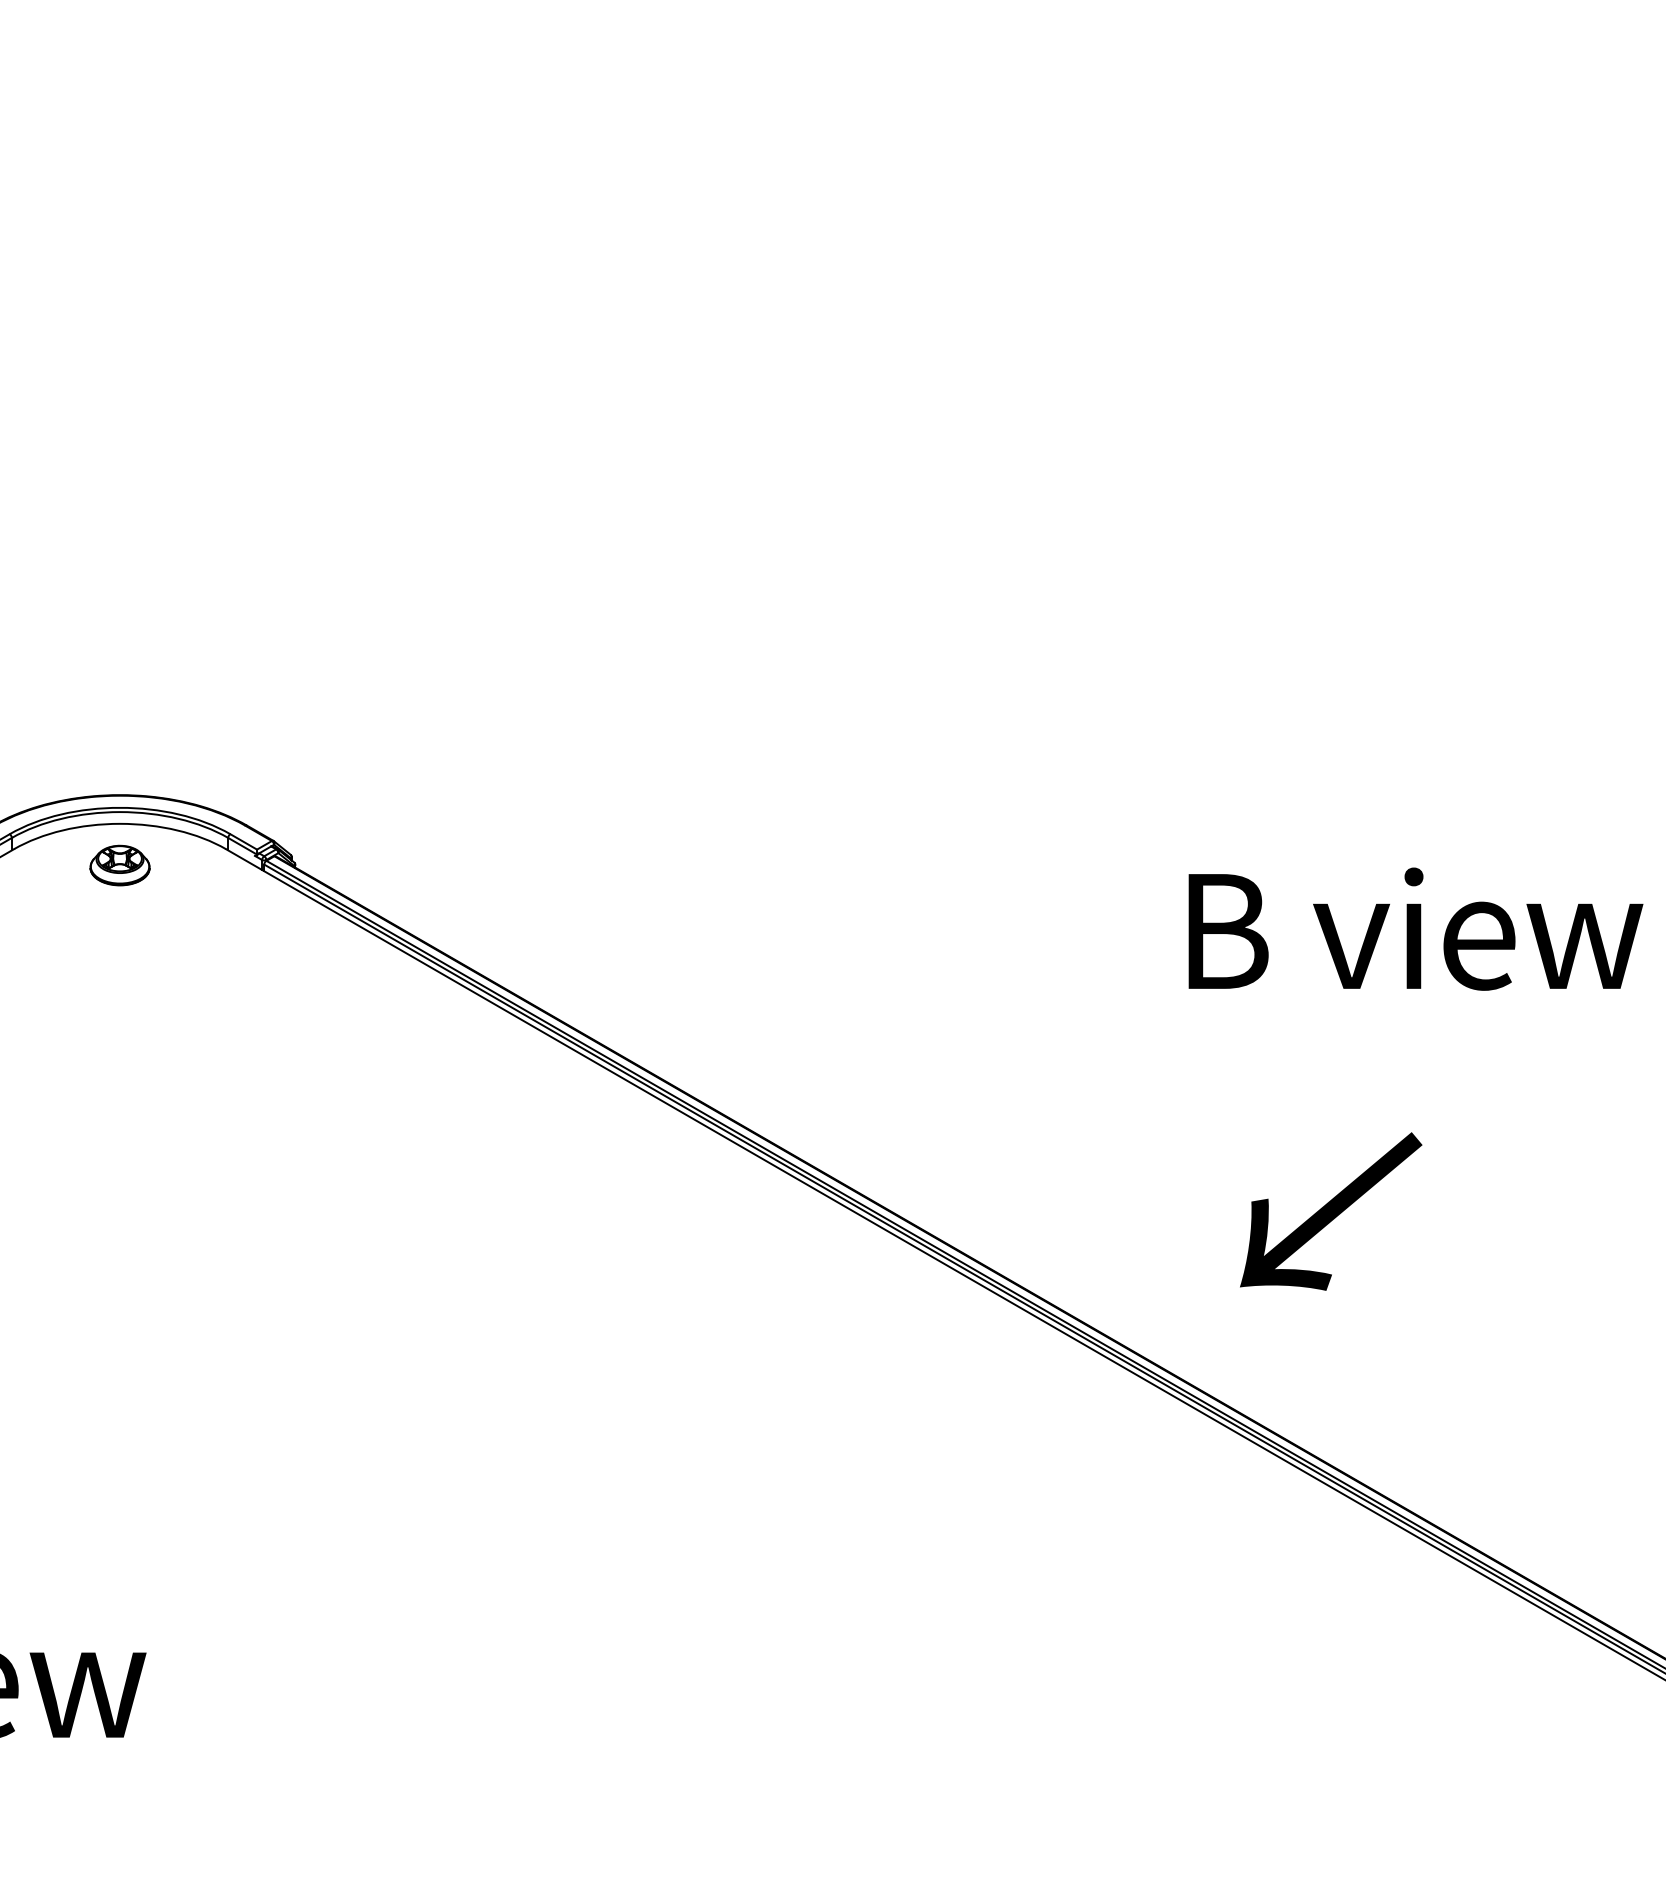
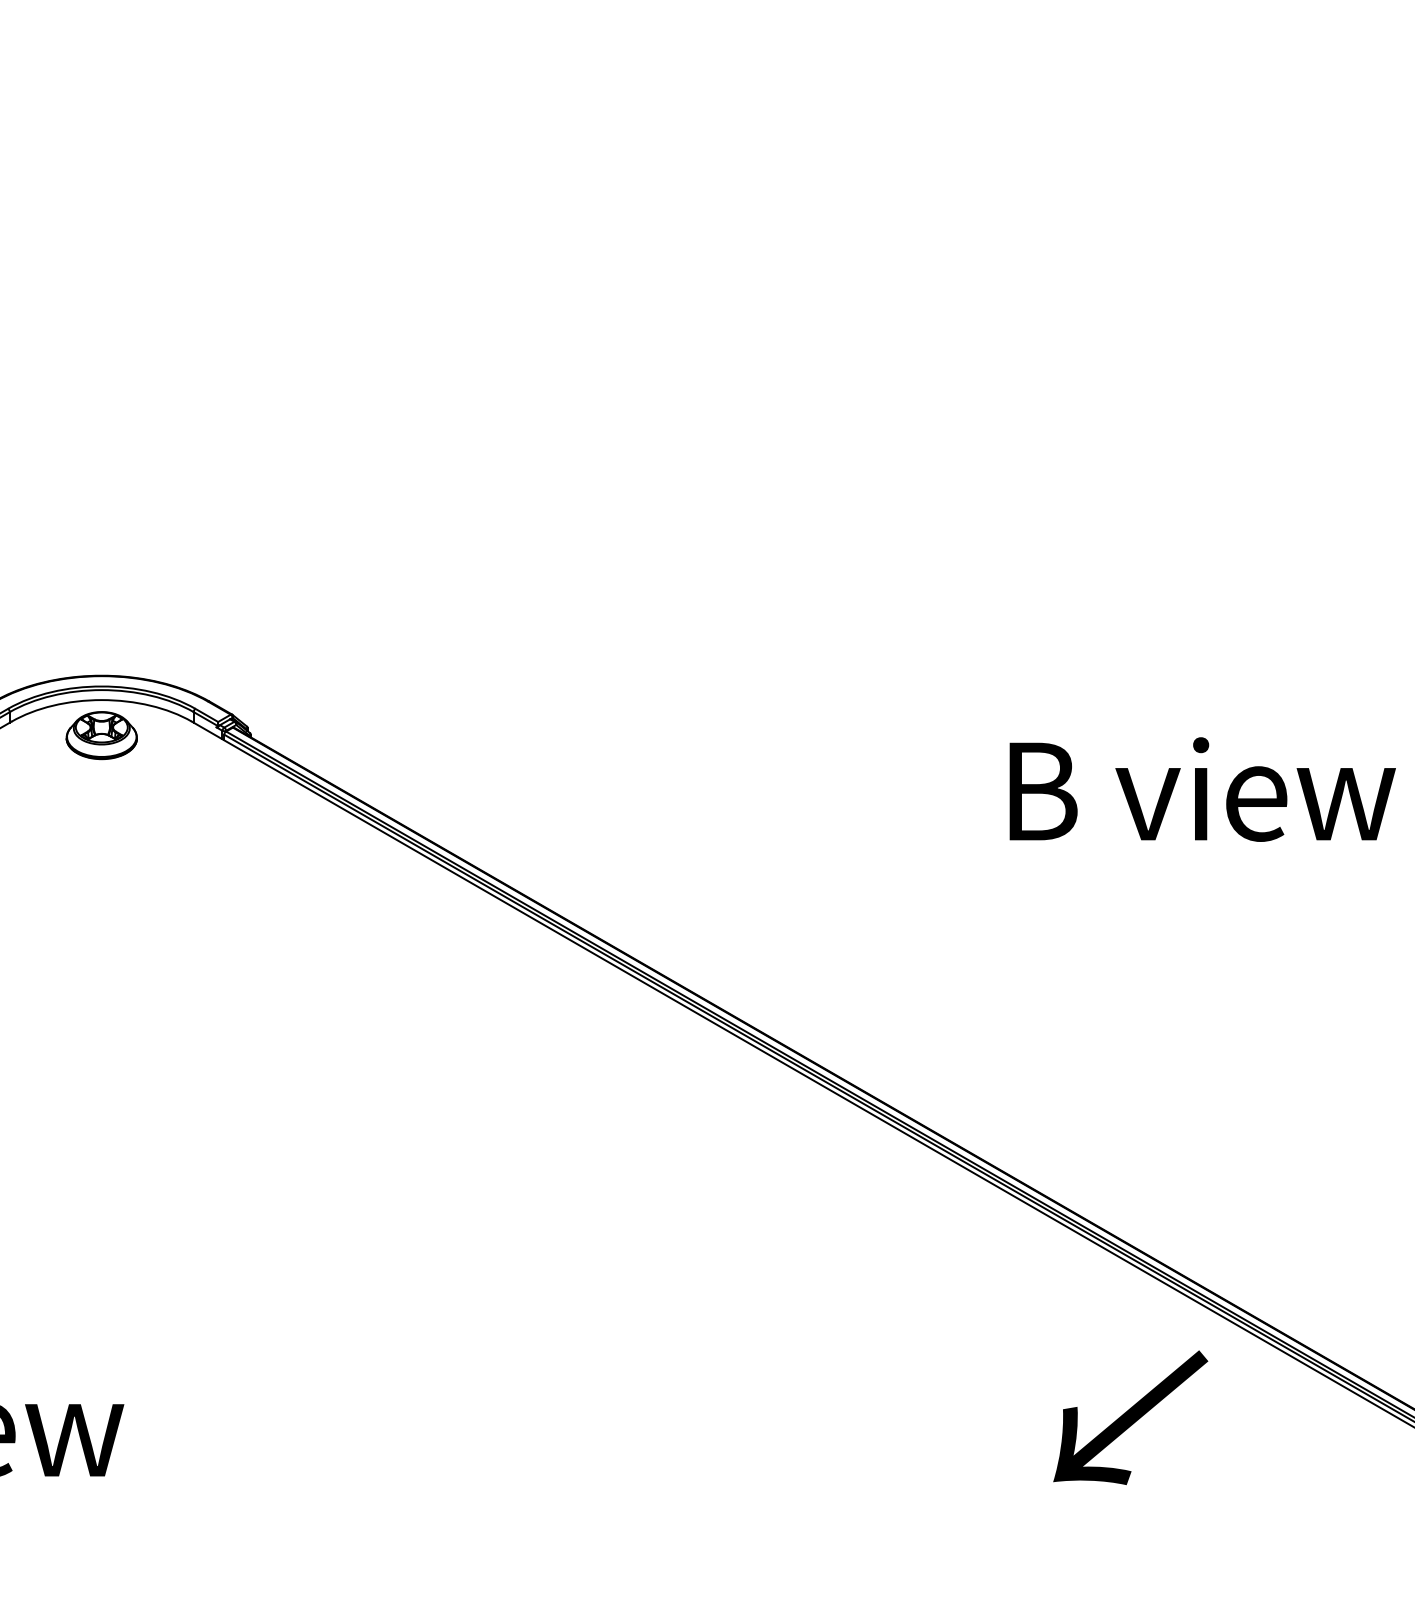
part: (119, 865) -> (101, 735), size x1.4
text: (1331, 1211) -> (1131, 1417), moved

